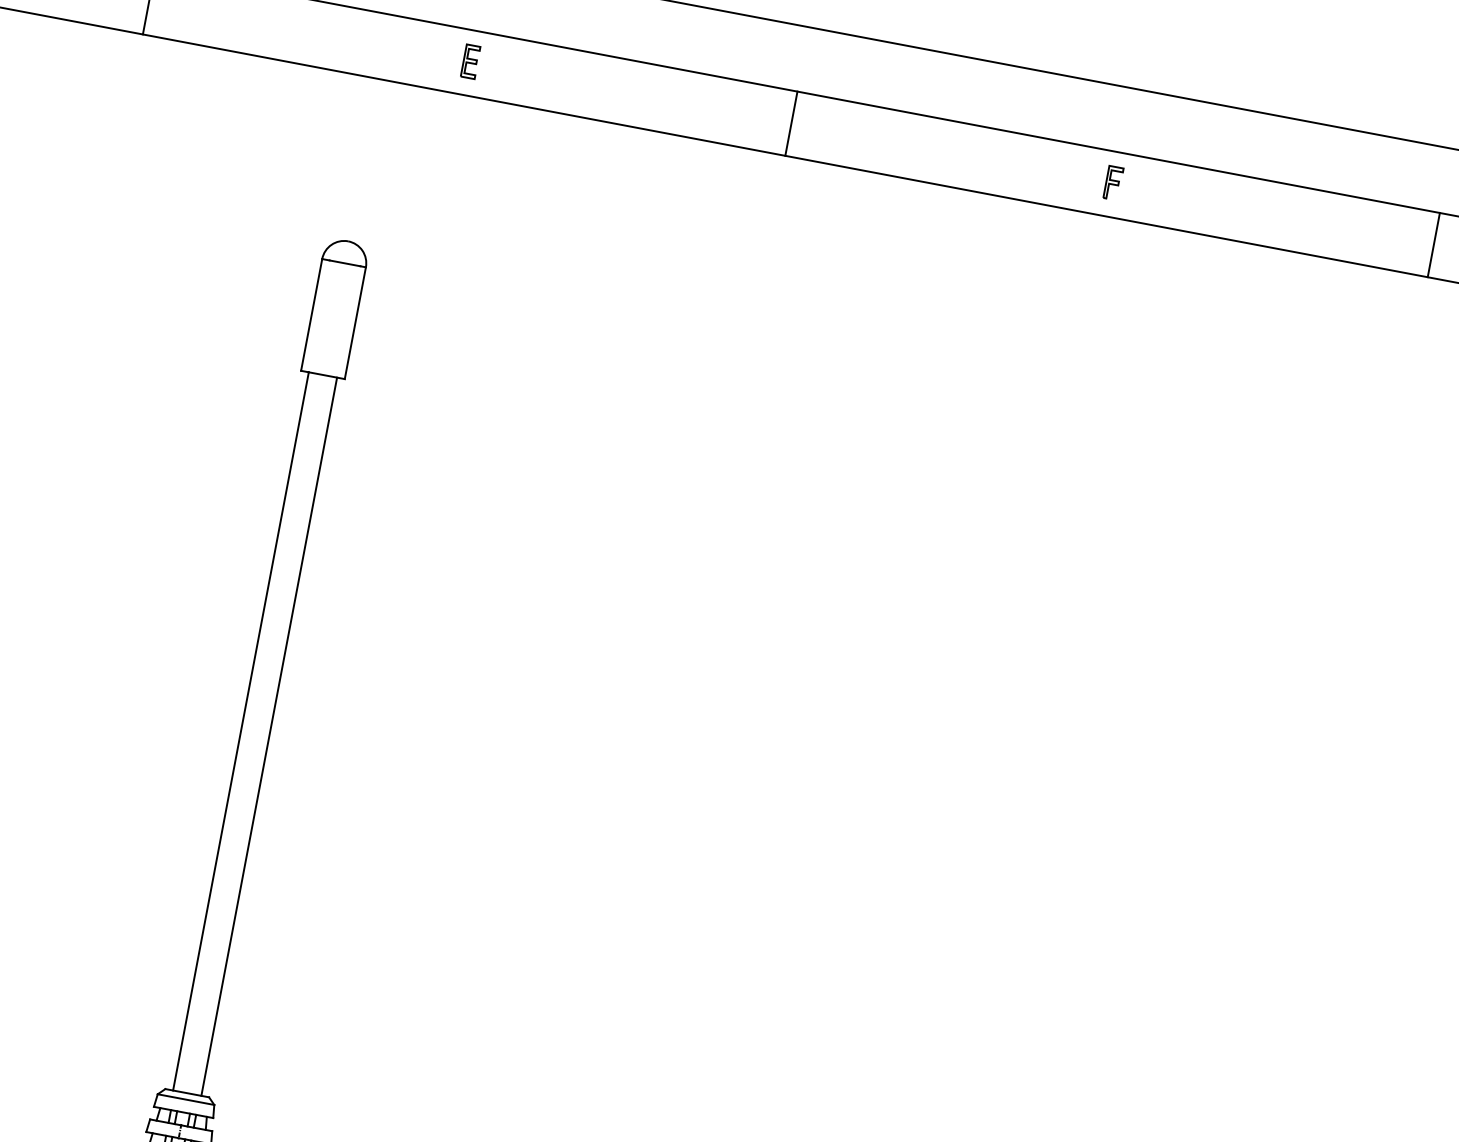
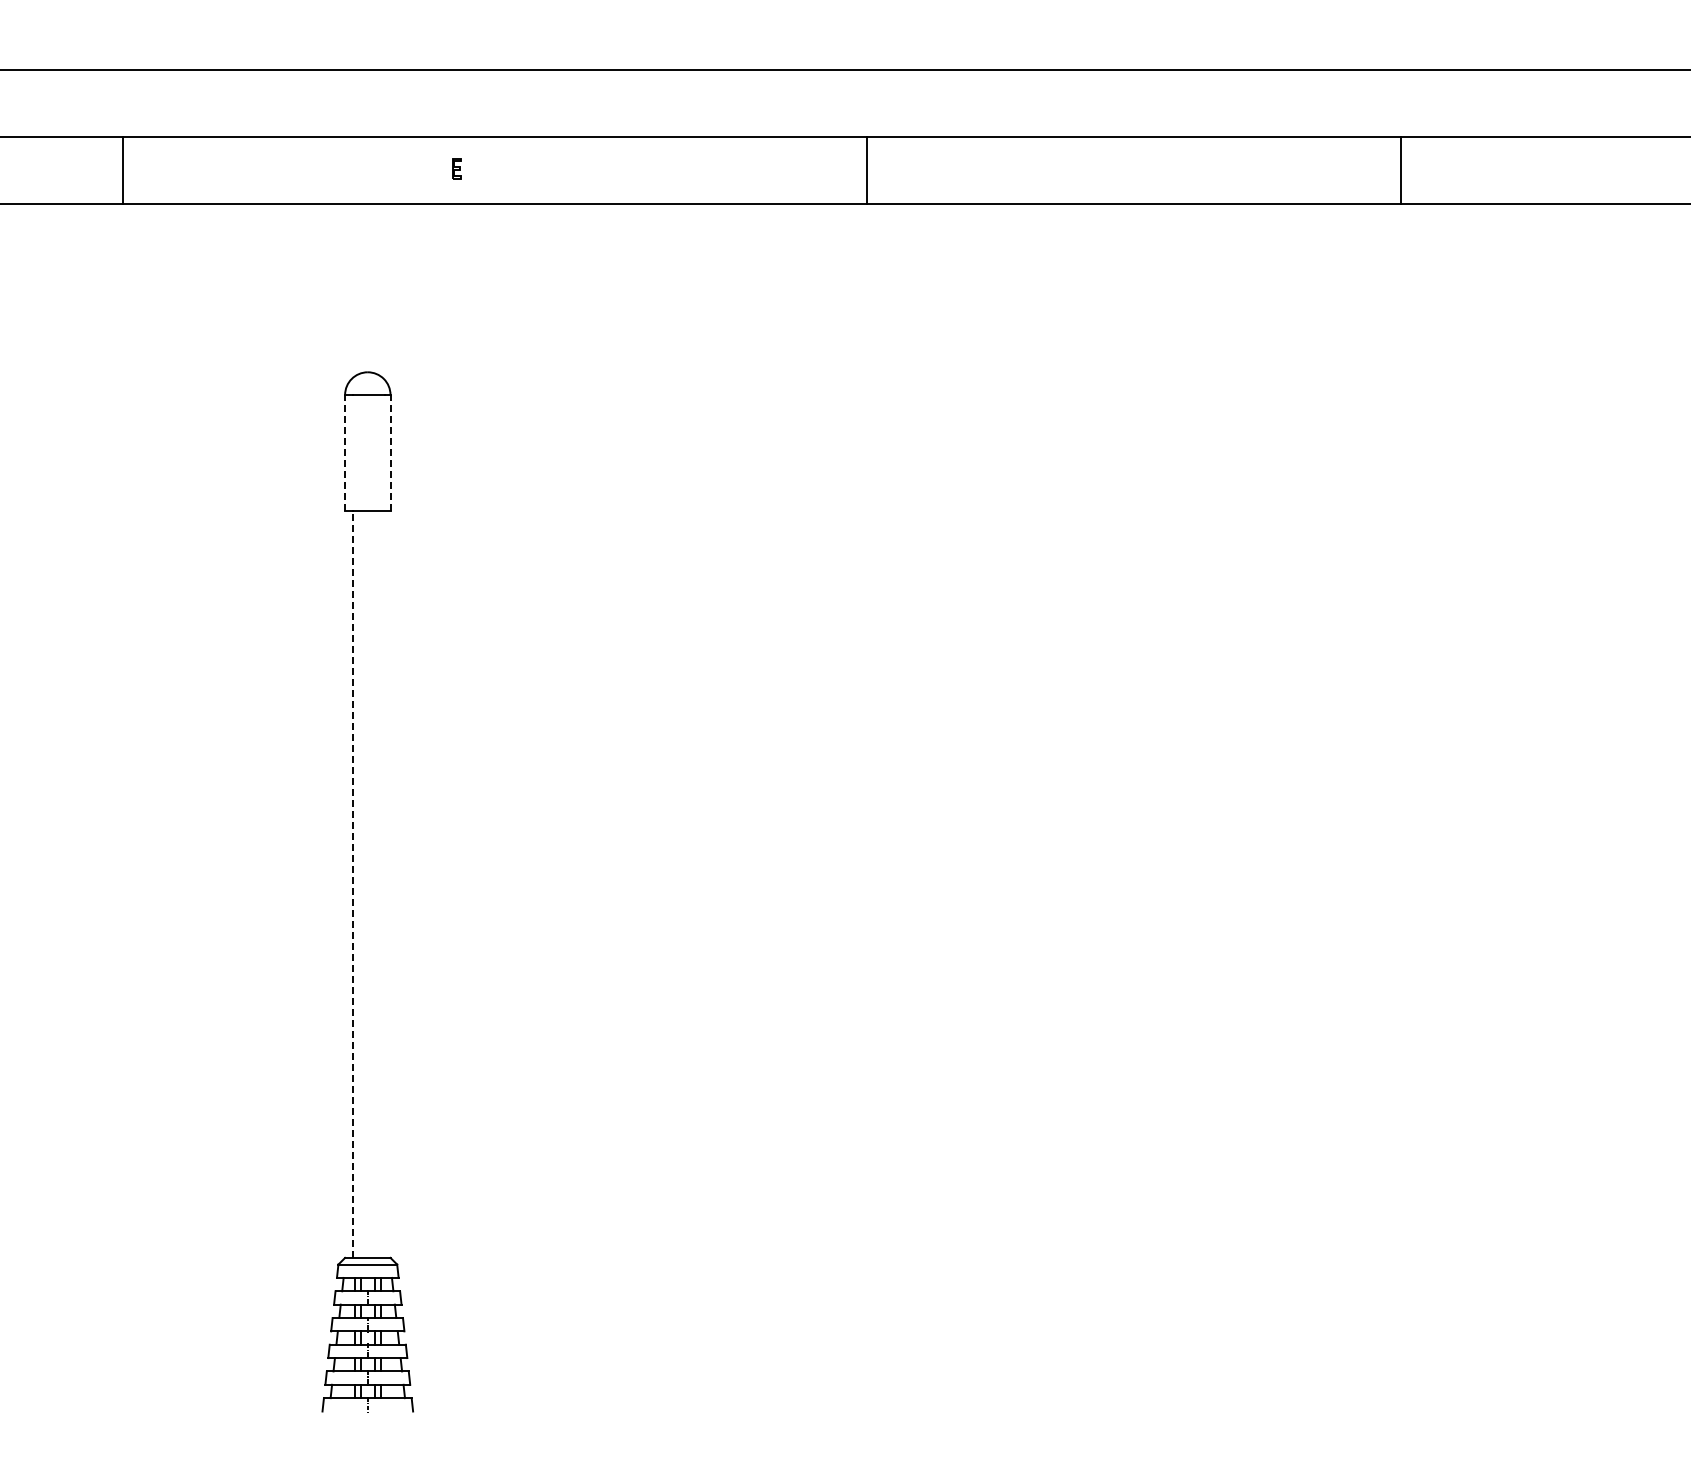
part: (470, 61) -> (456, 168), size x0.6
line: (791, 123) -> (867, 169), moved
part: (1113, 182) -> (1124, 168), removed
line: (1434, 244) -> (1401, 169), moved
line: (312, 314) -> (345, 452), solid -> dashed
line: (355, 322) -> (390, 452), solid -> dashed
line: (241, 731) -> (353, 884), solid -> dashed
line: (269, 736) -> (382, 884), removed

